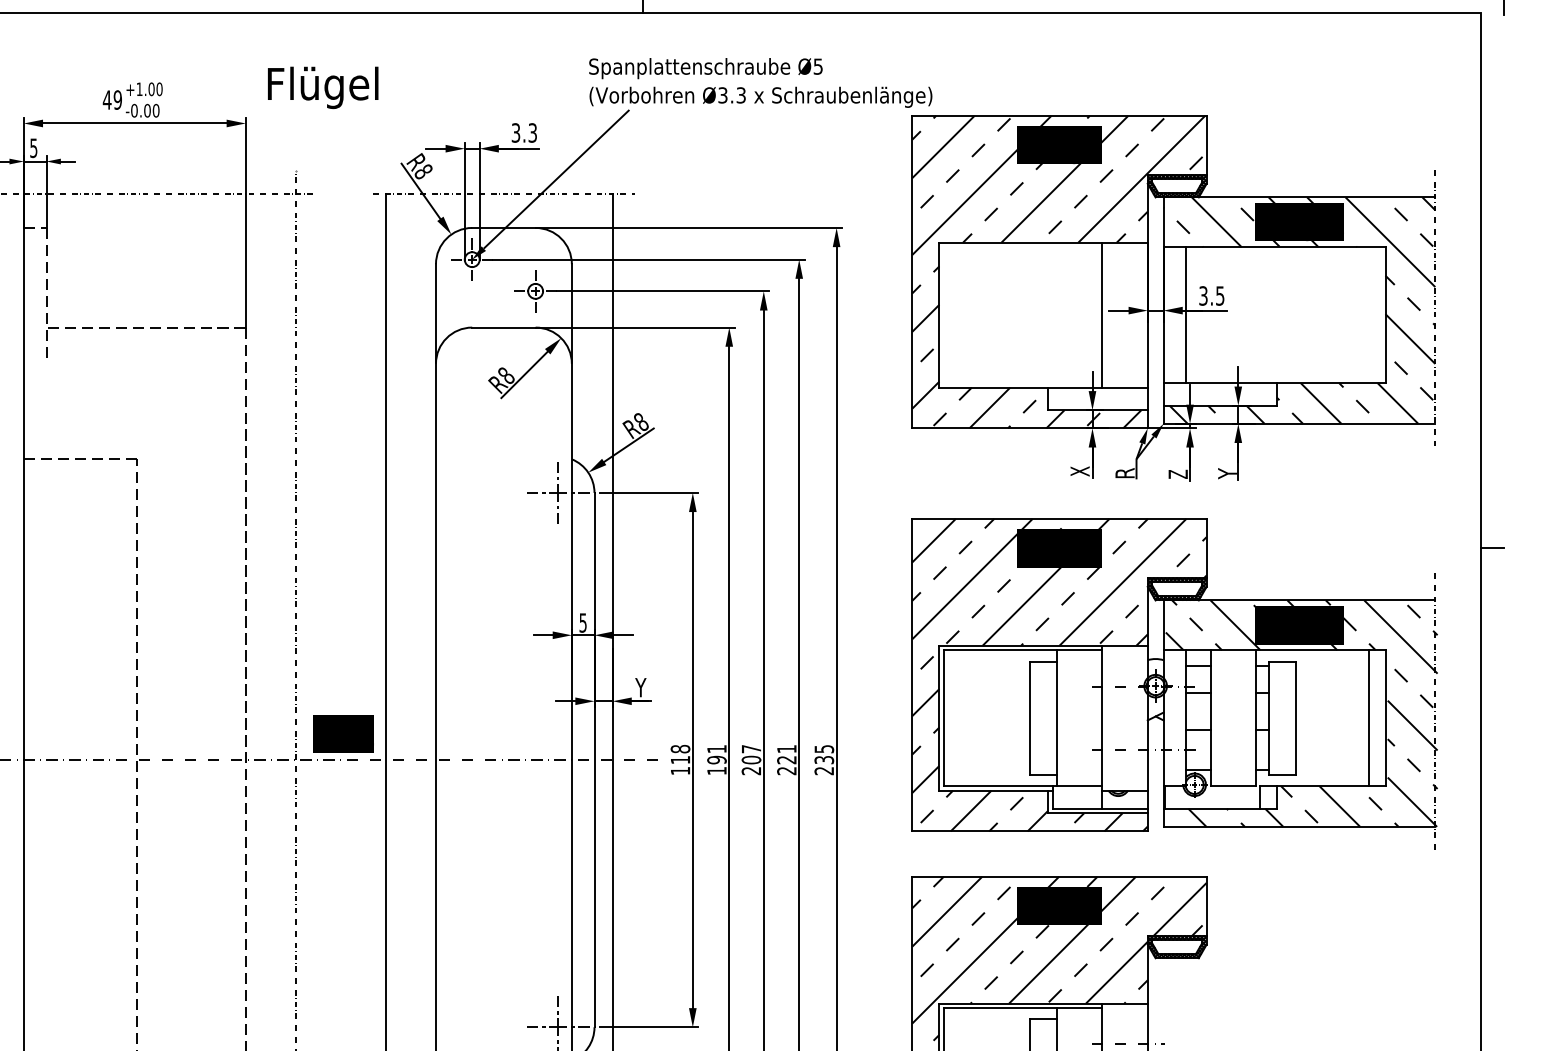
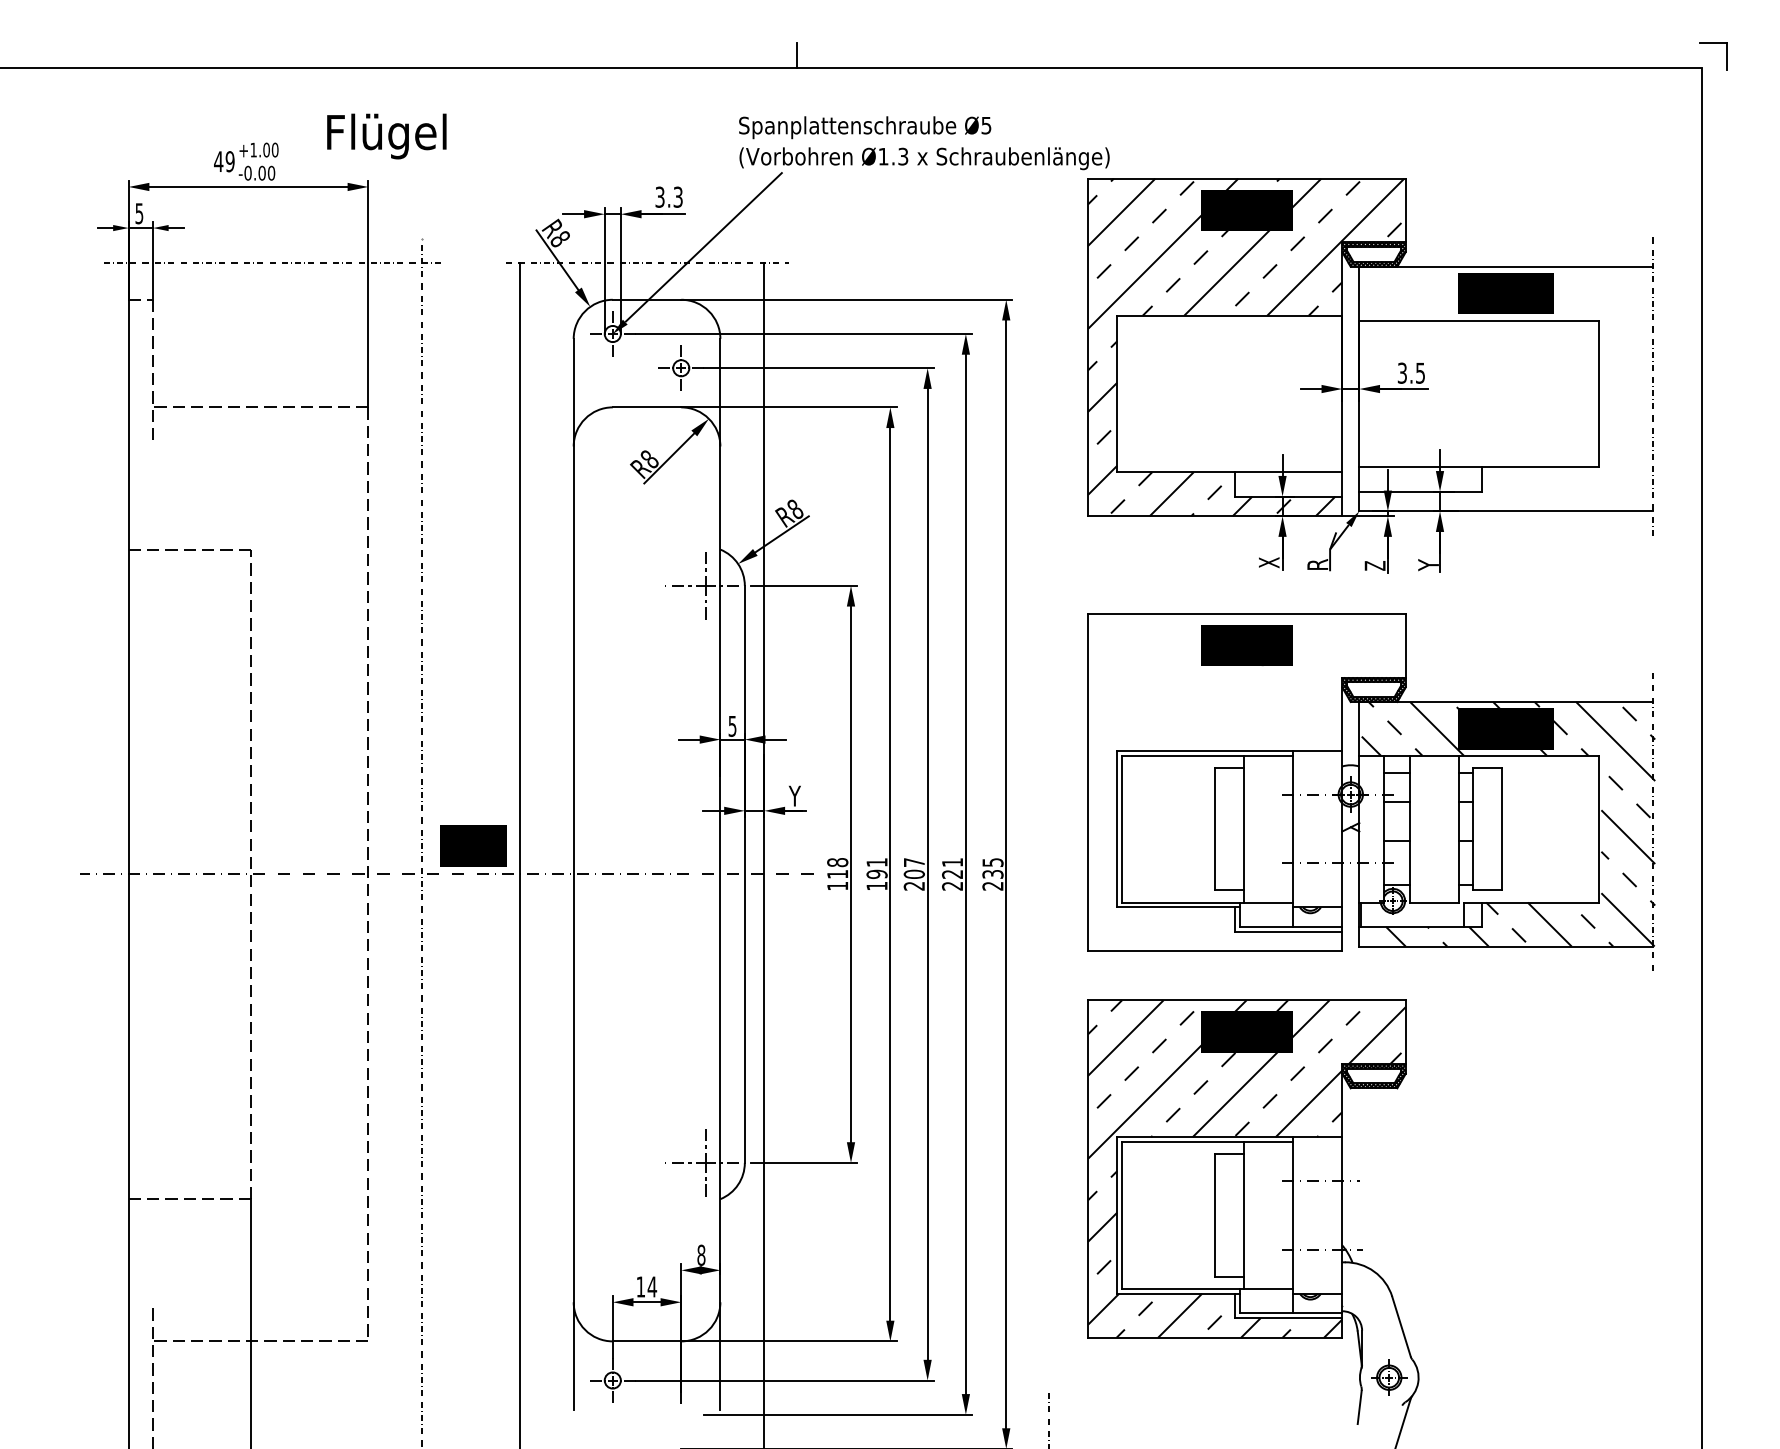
text: (322, 87) -> (386, 136), moved
text: (722, 95) -> (883, 156), Ø3.3 -> Ø1.3
hatch: (1298, 310) -> (1505, 388), removed
line: (1102, 314) -> (1293, 393), removed
line: (1185, 314) -> (1383, 393), removed
fill: (1143, 436) -> (1337, 524), removed
line: (1492, 547) -> (1714, 644), removed
hatch: (1059, 675) -> (1246, 782), removed
line: (1369, 717) -> (1581, 828), removed

